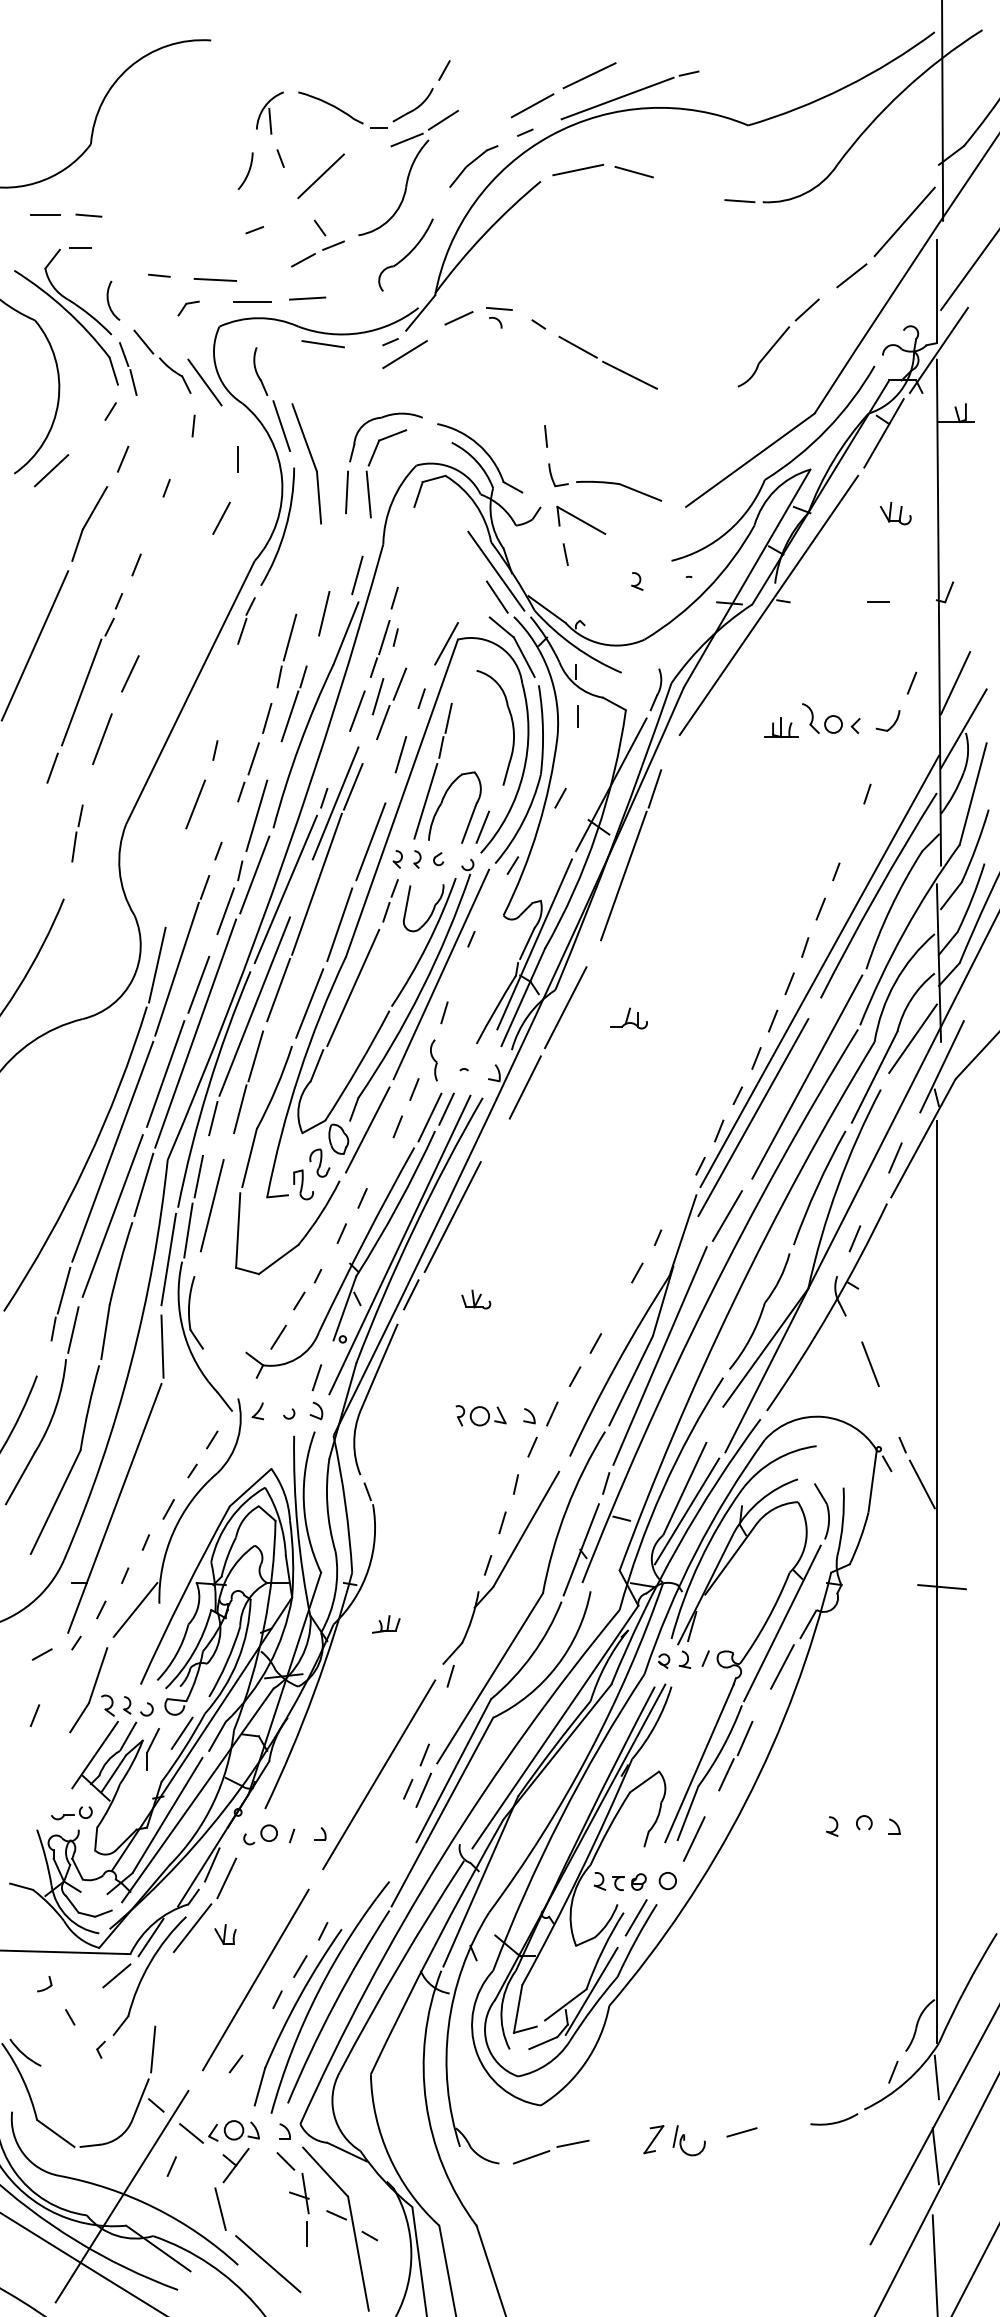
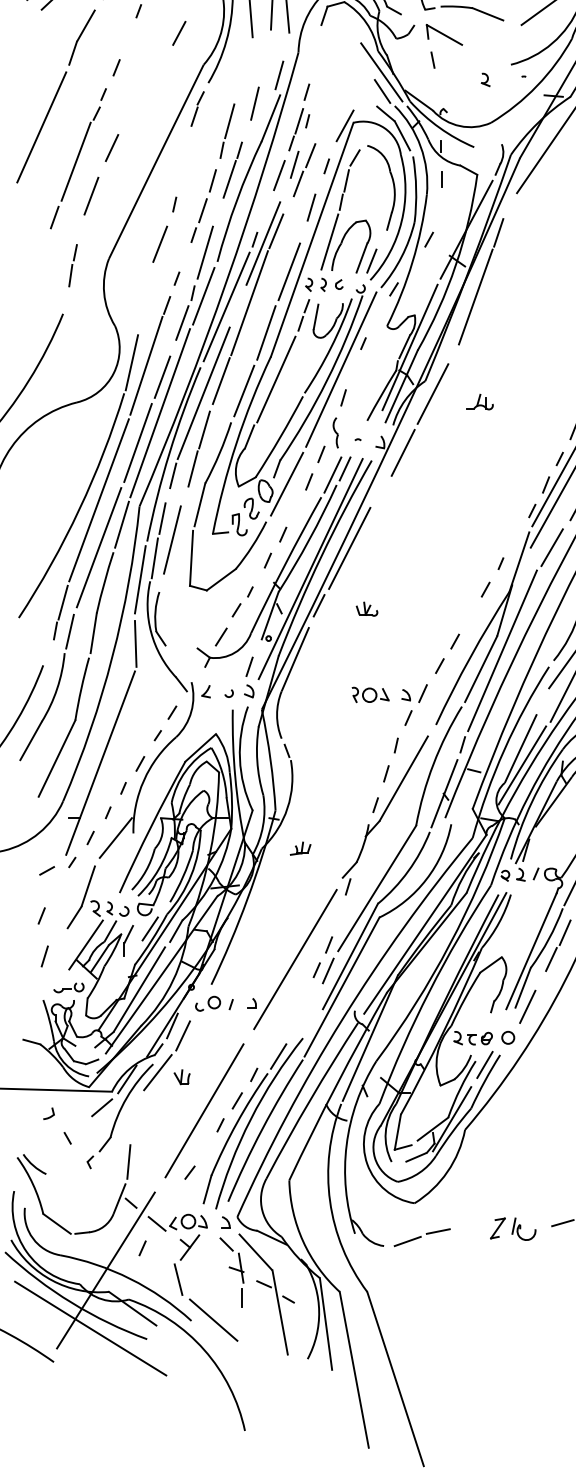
line: (459, 686) -> (354, 157), added
line: (39, 1770) -> (45, 956), added
line: (356, 1906) -> (278, 1056), added

